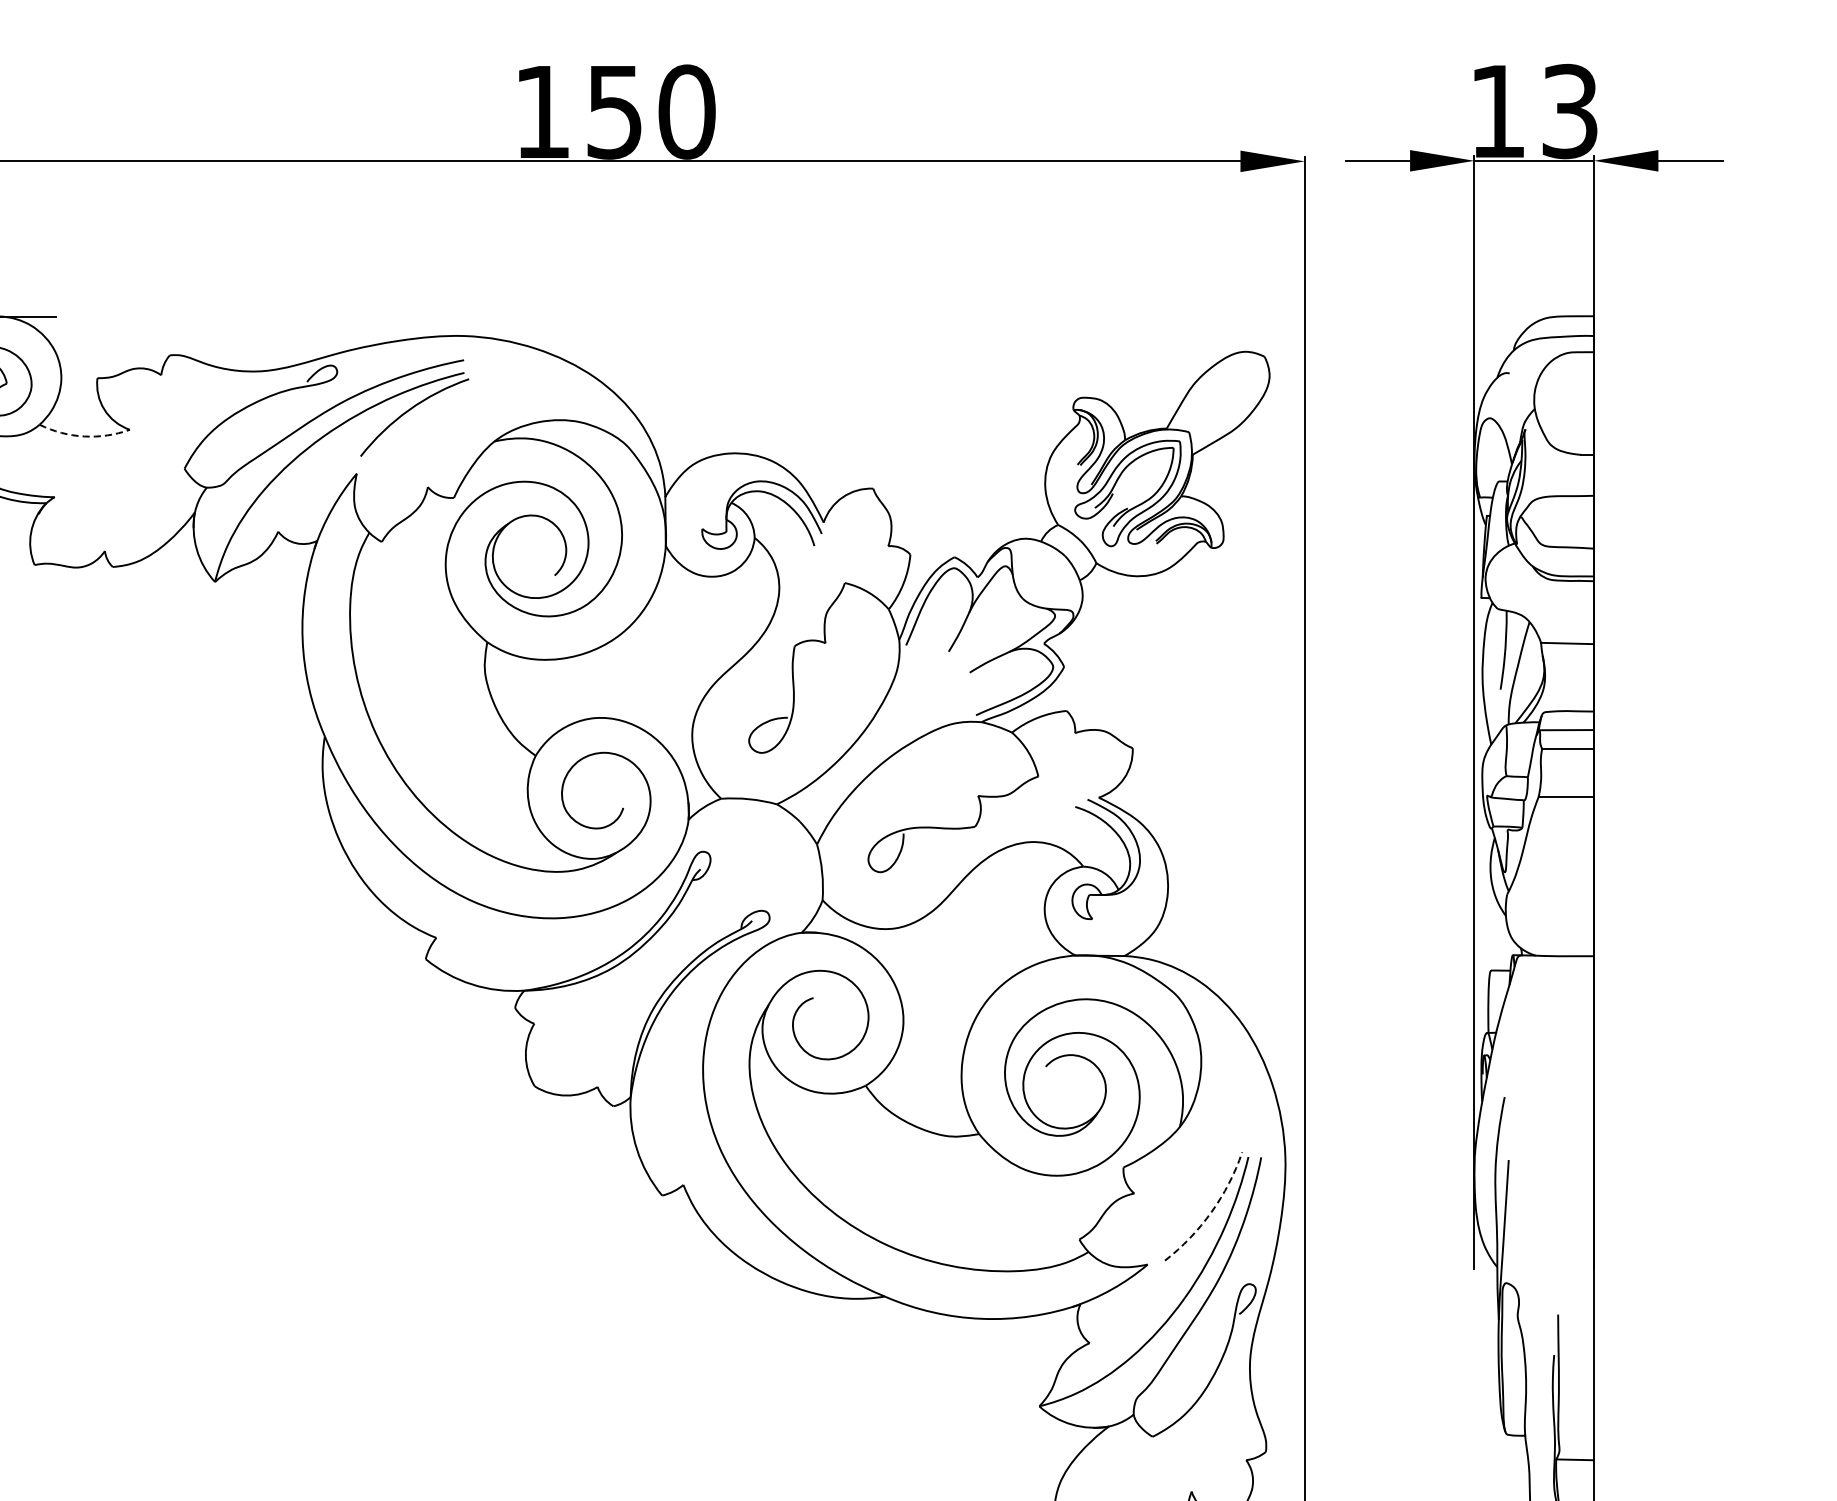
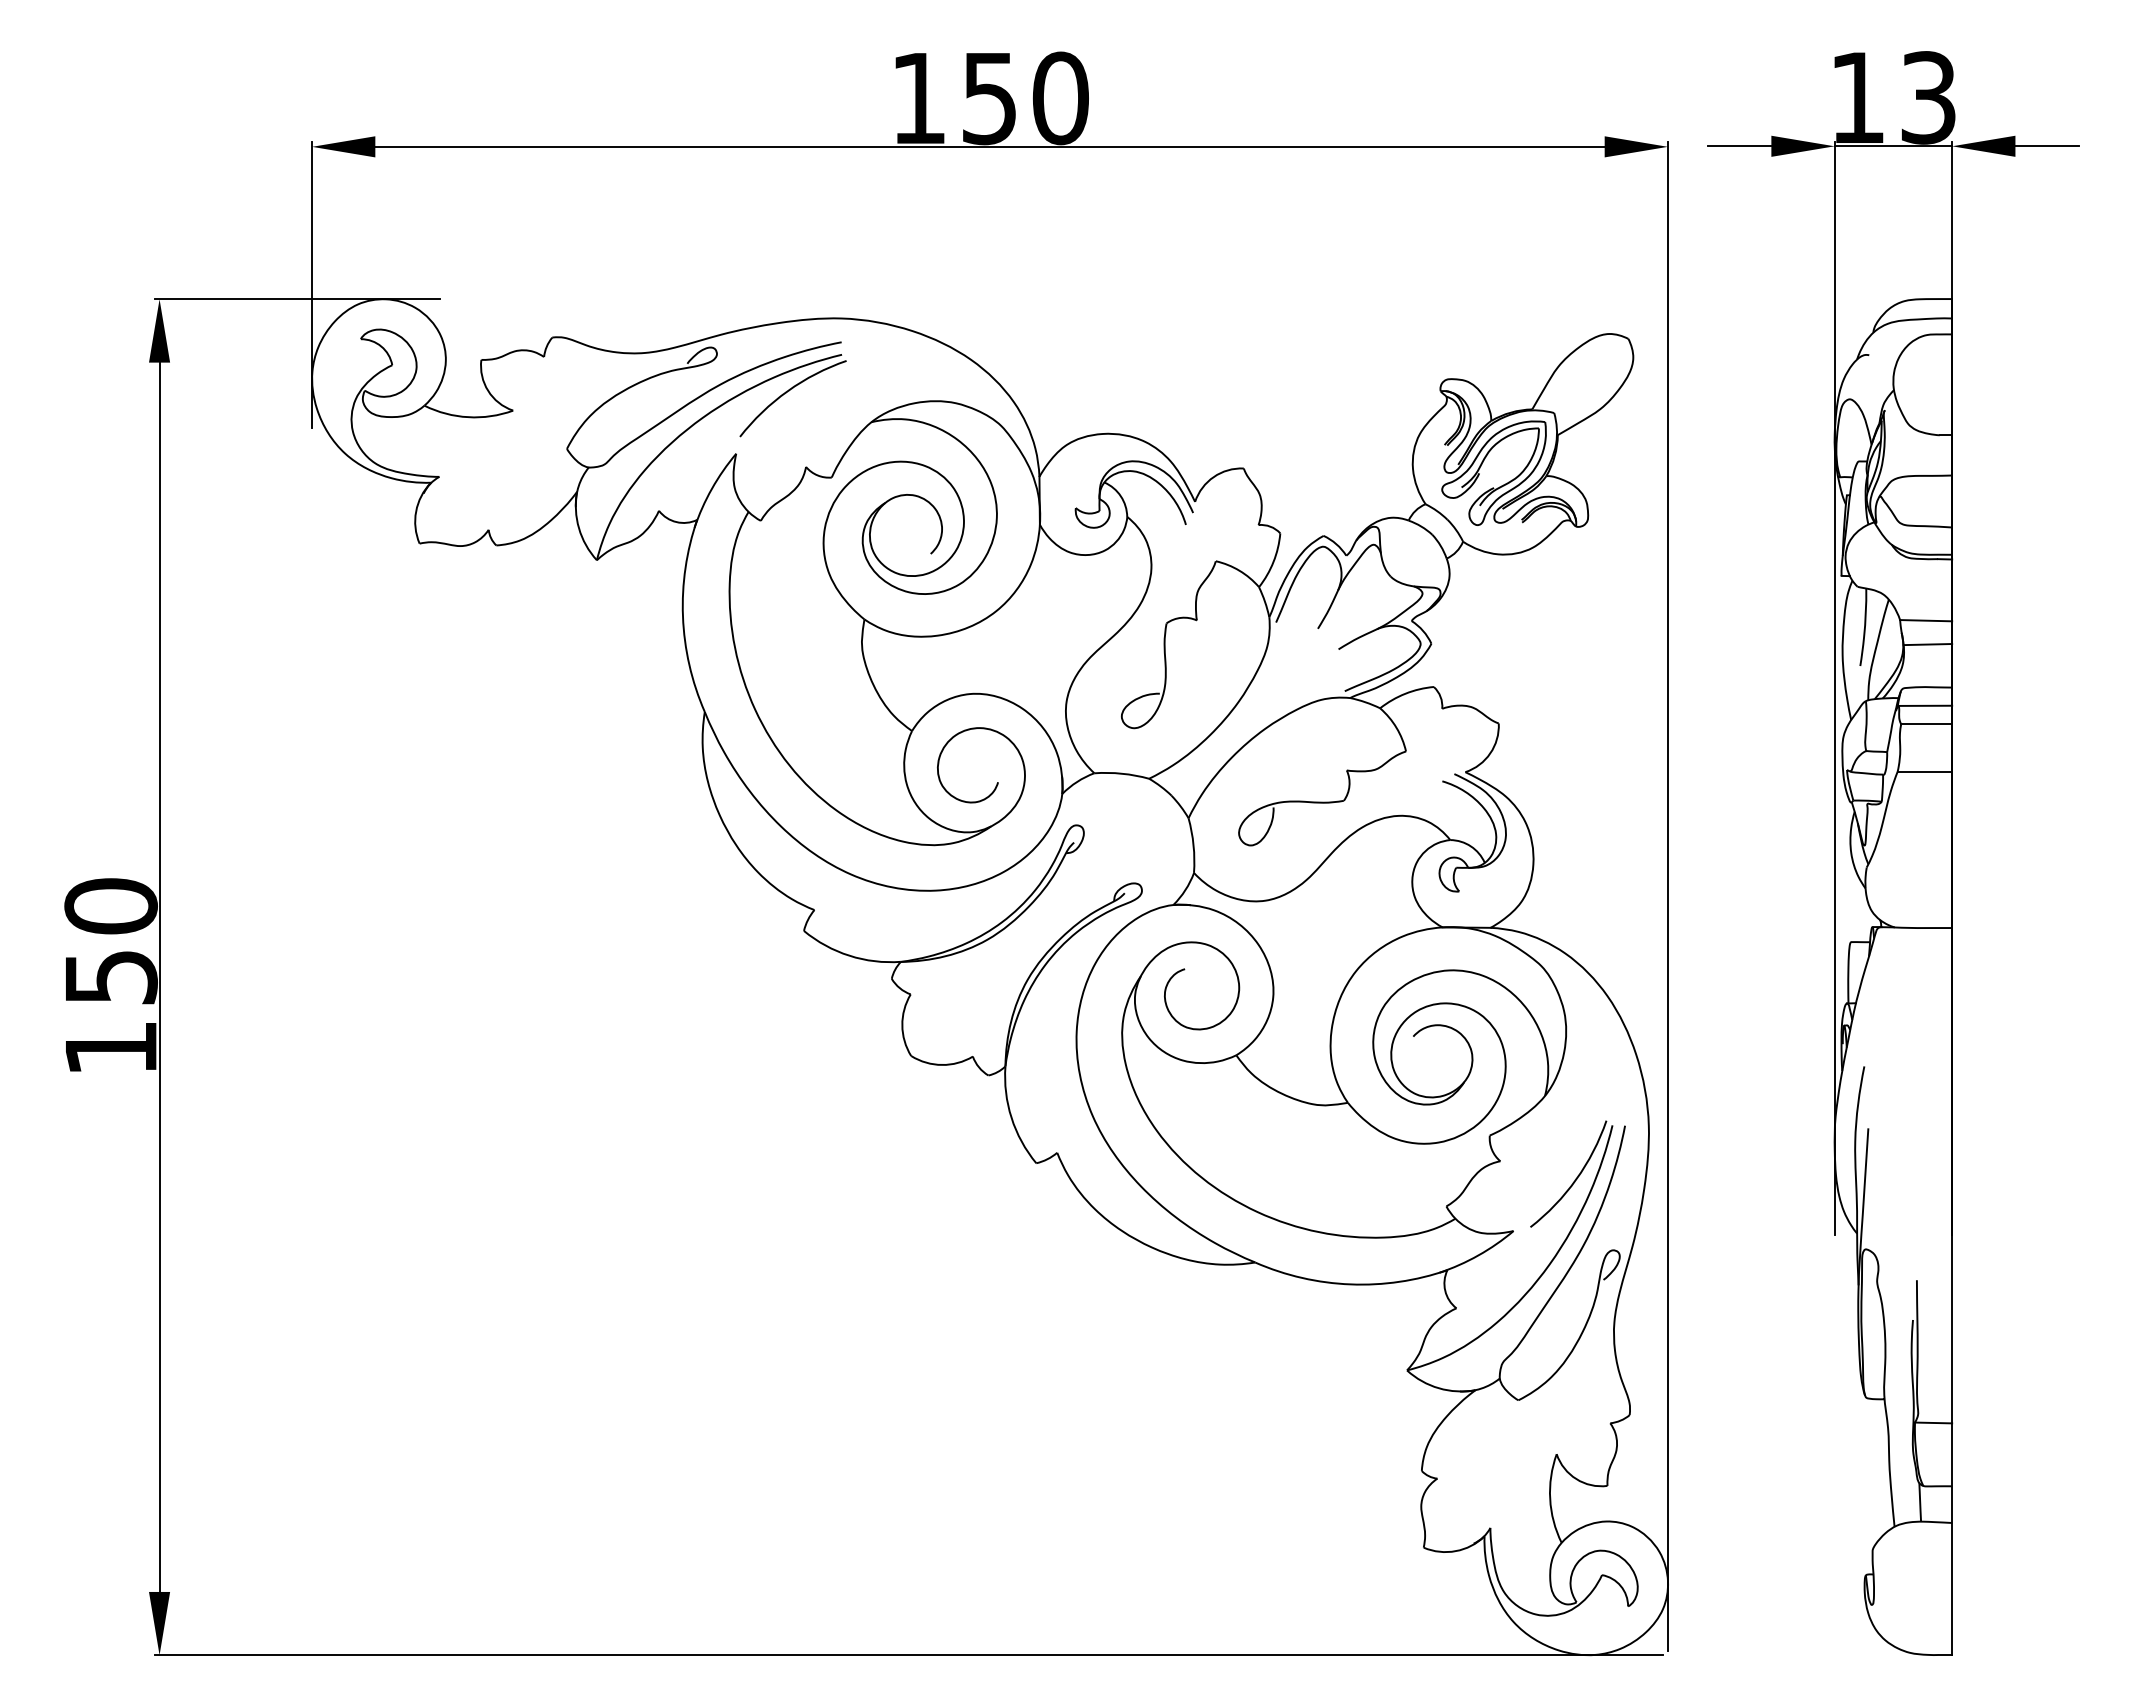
arc: (84, 436) -> (468, 417), dashed -> solid
line: (1568, 667) -> (1927, 644), added
arc: (1211, 1212) -> (1576, 1179), dashed -> solid

